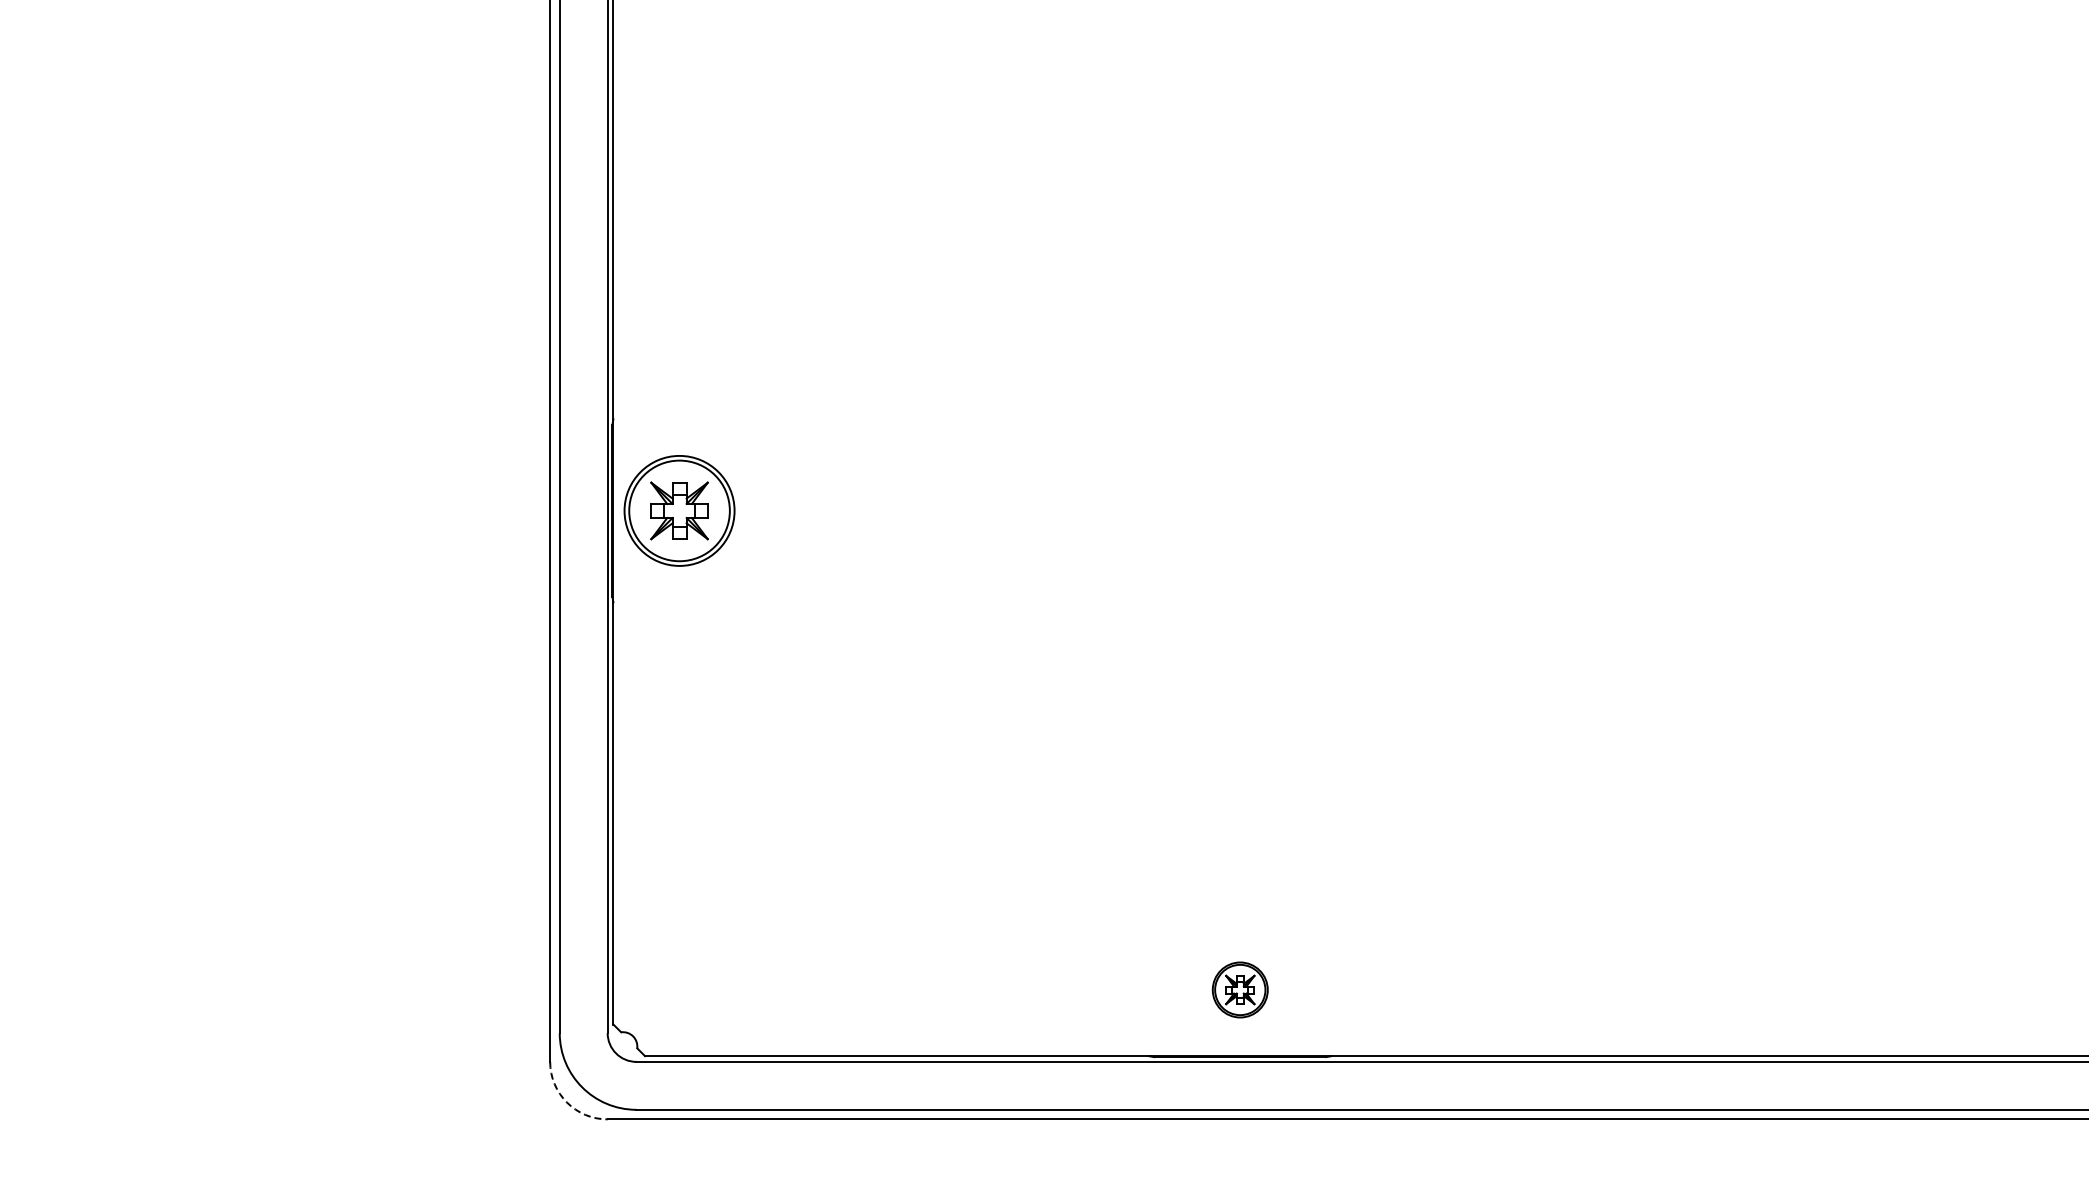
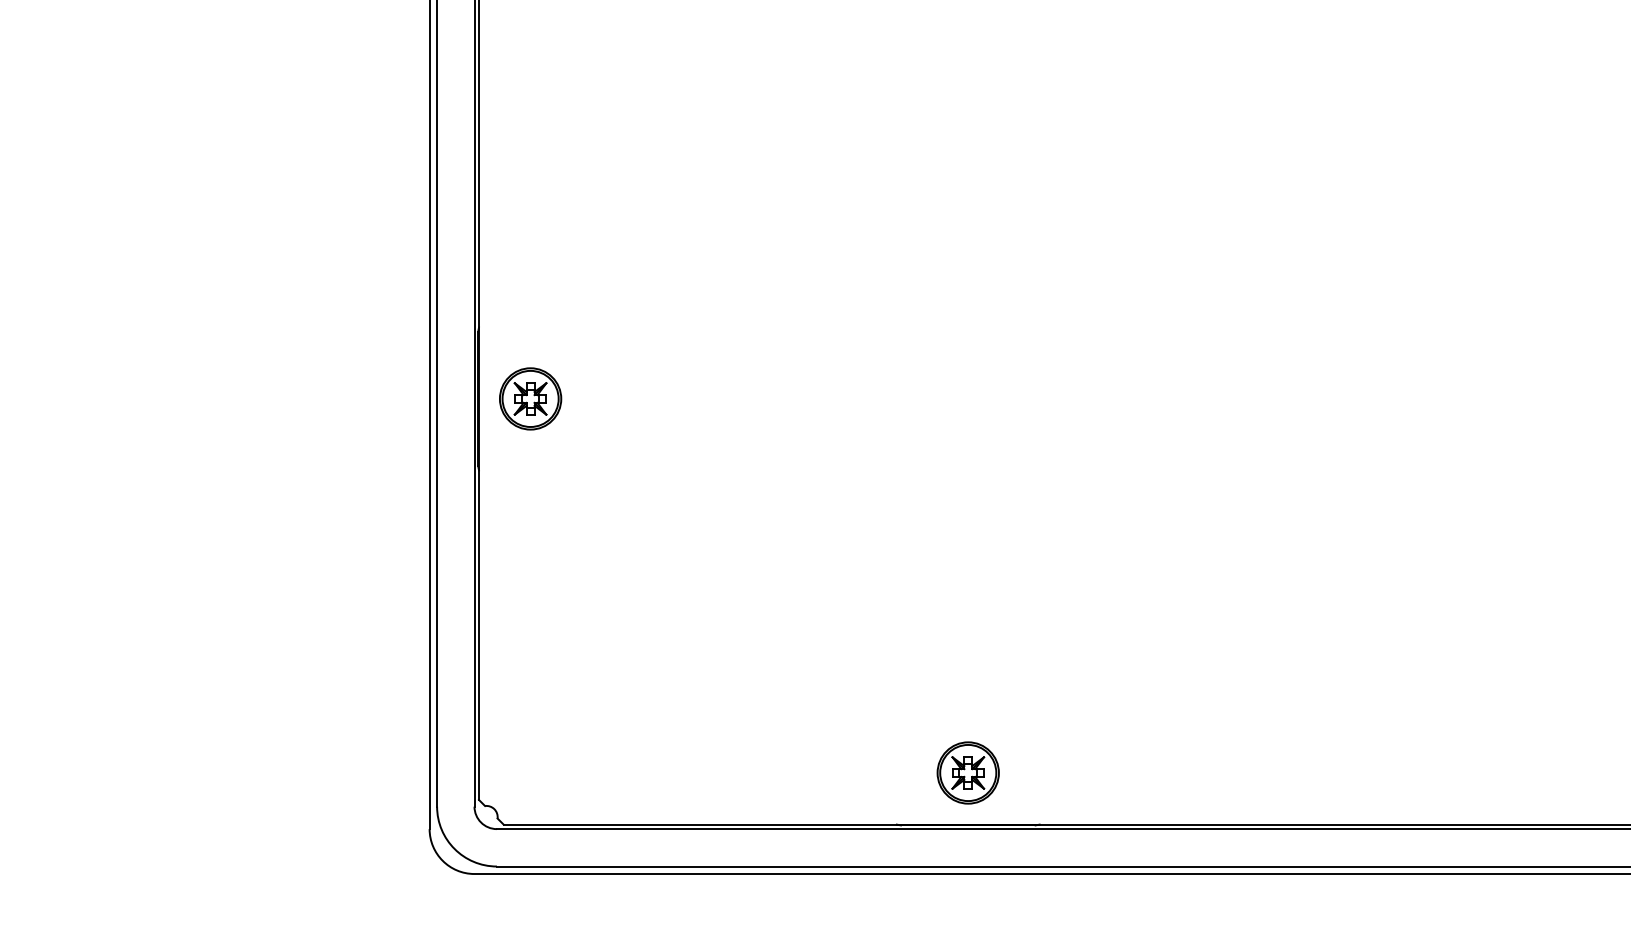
part: (679, 510) -> (530, 398), size x0.71
part: (1240, 989) -> (968, 772), size x1.43
arc: (567, 1102) -> (443, 860), dashed -> solid

